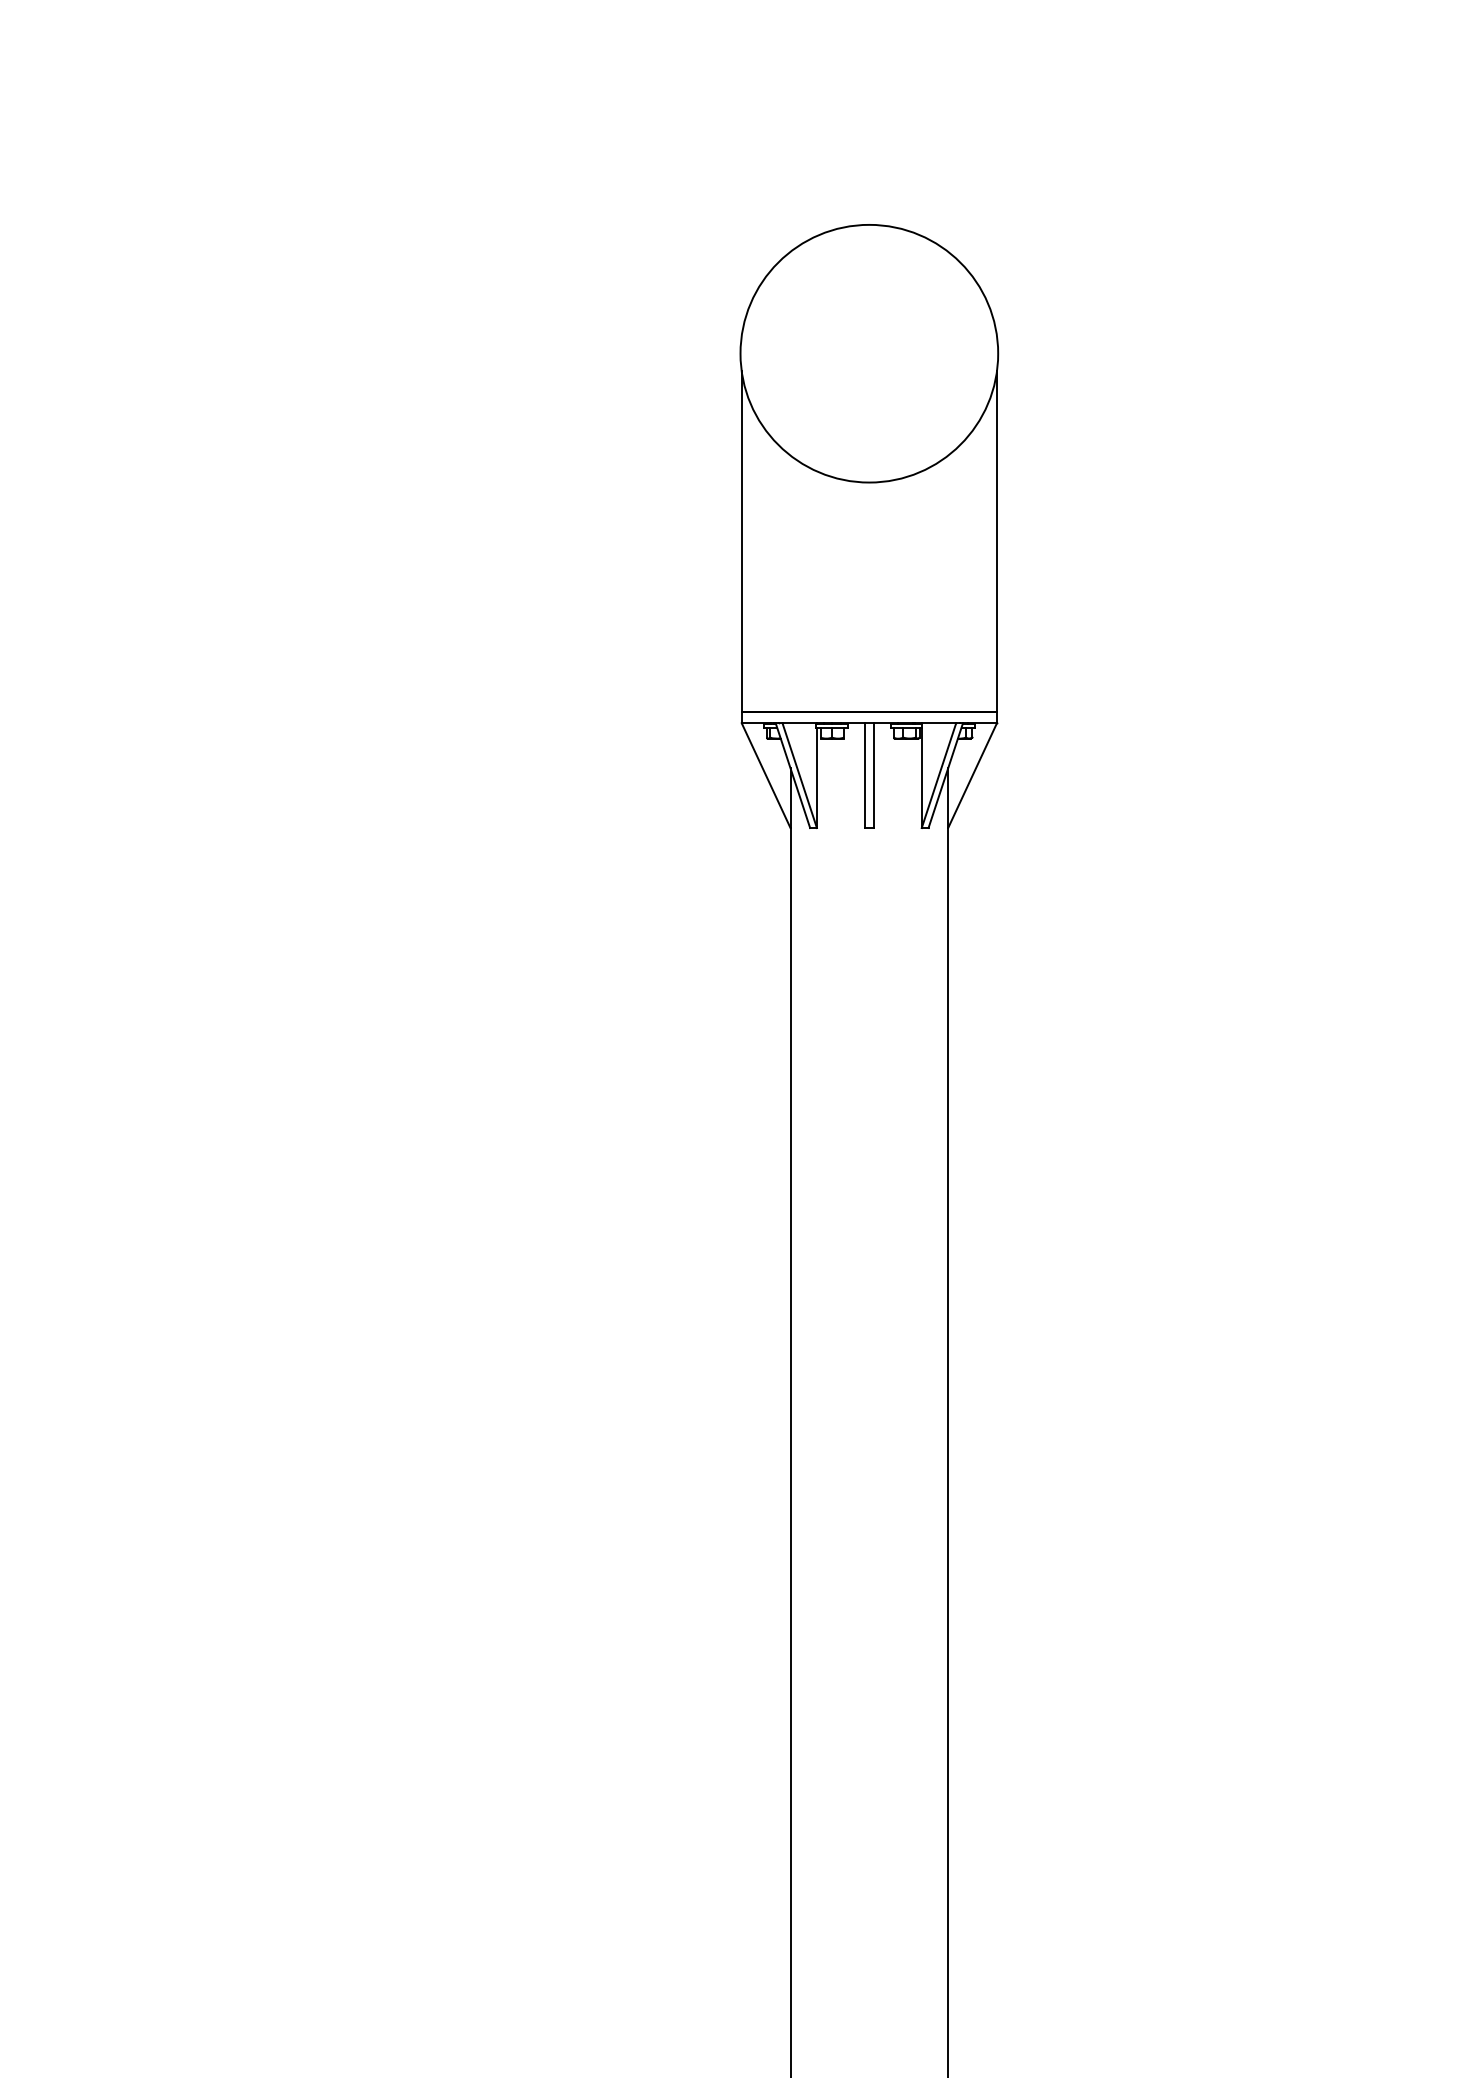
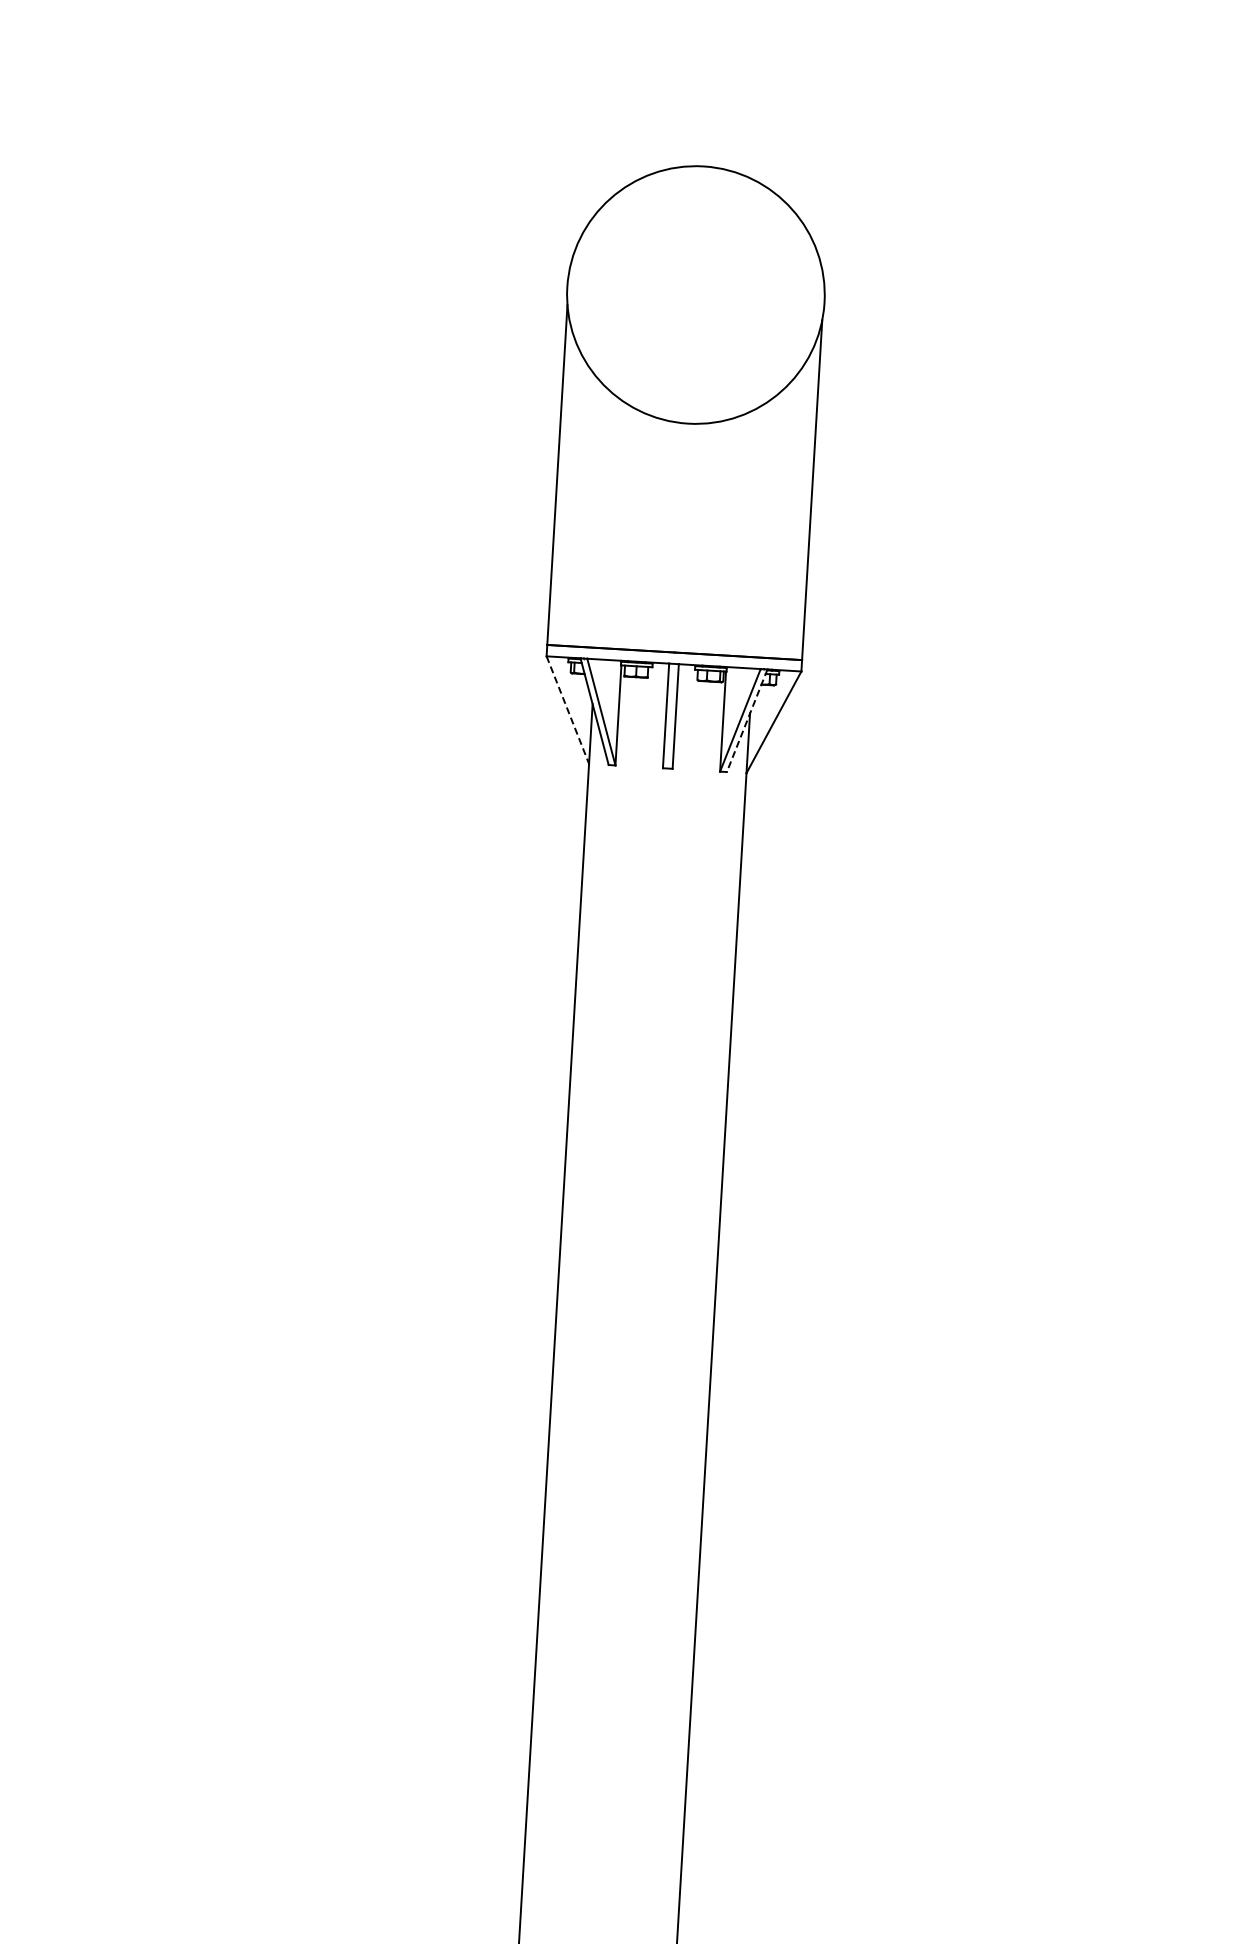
line: (766, 775) -> (568, 709), solid -> dashed
line: (945, 776) -> (746, 721), solid -> dashed

